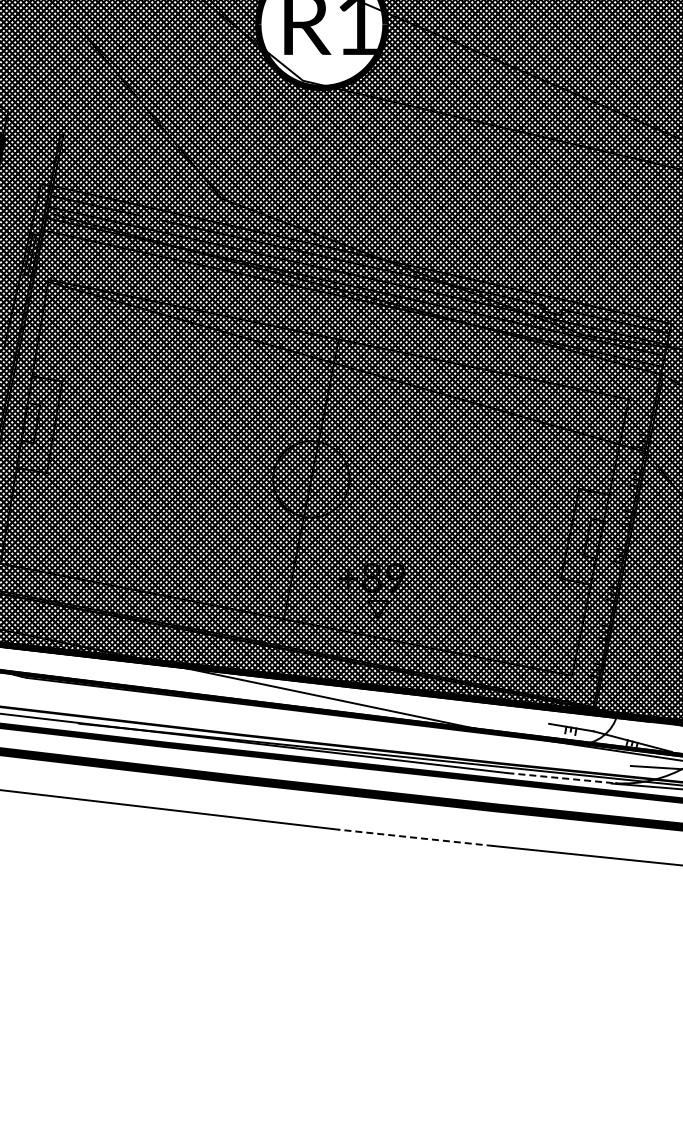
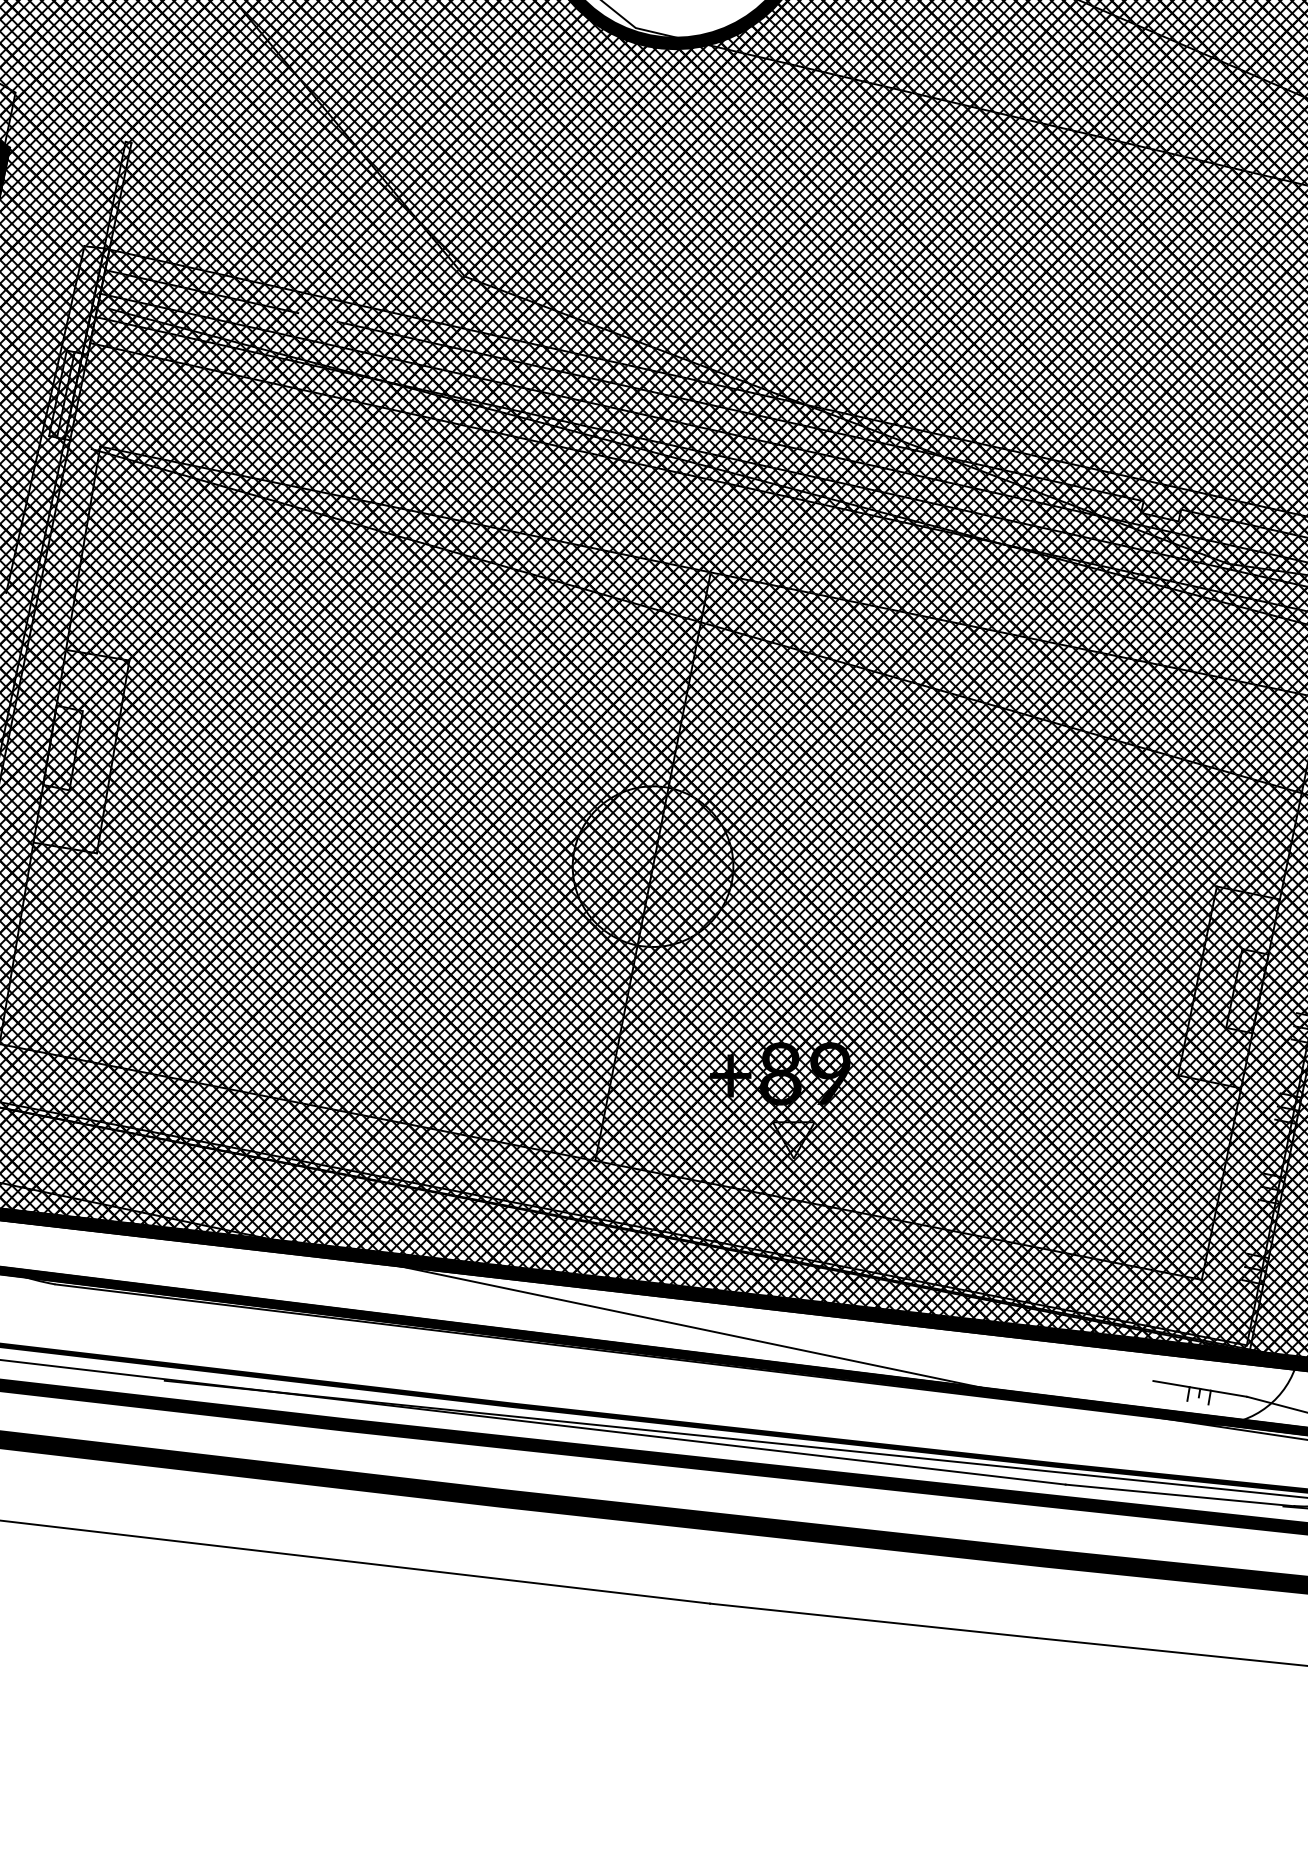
line: (561, 778) -> (1179, 1495), dashed -> solid
line: (415, 837) -> (872, 1620), dashed -> solid

